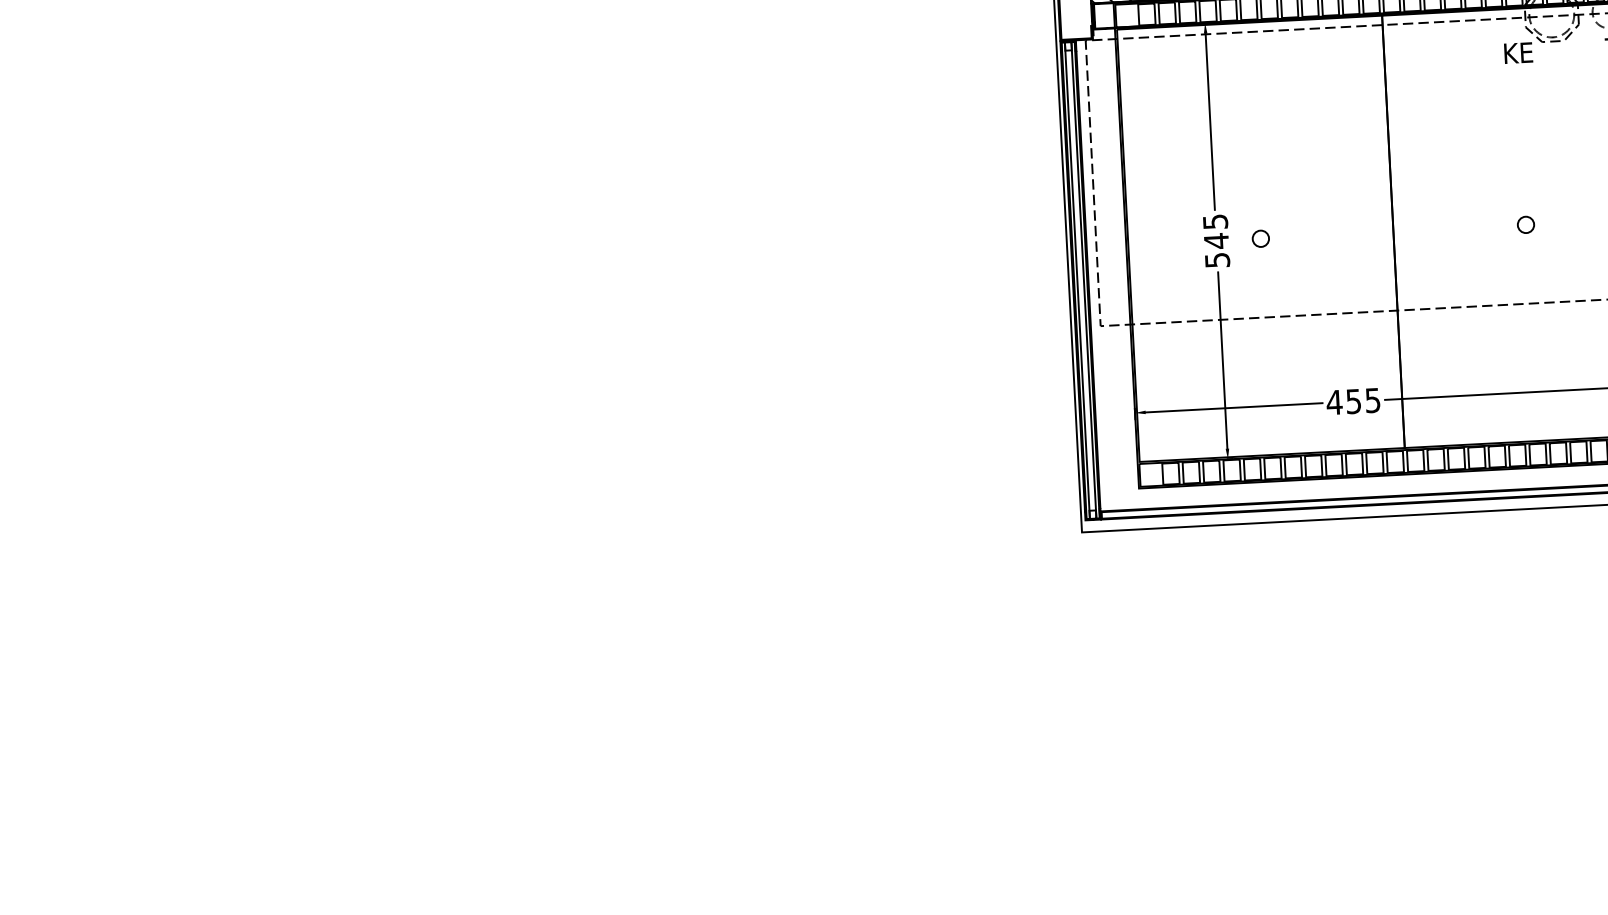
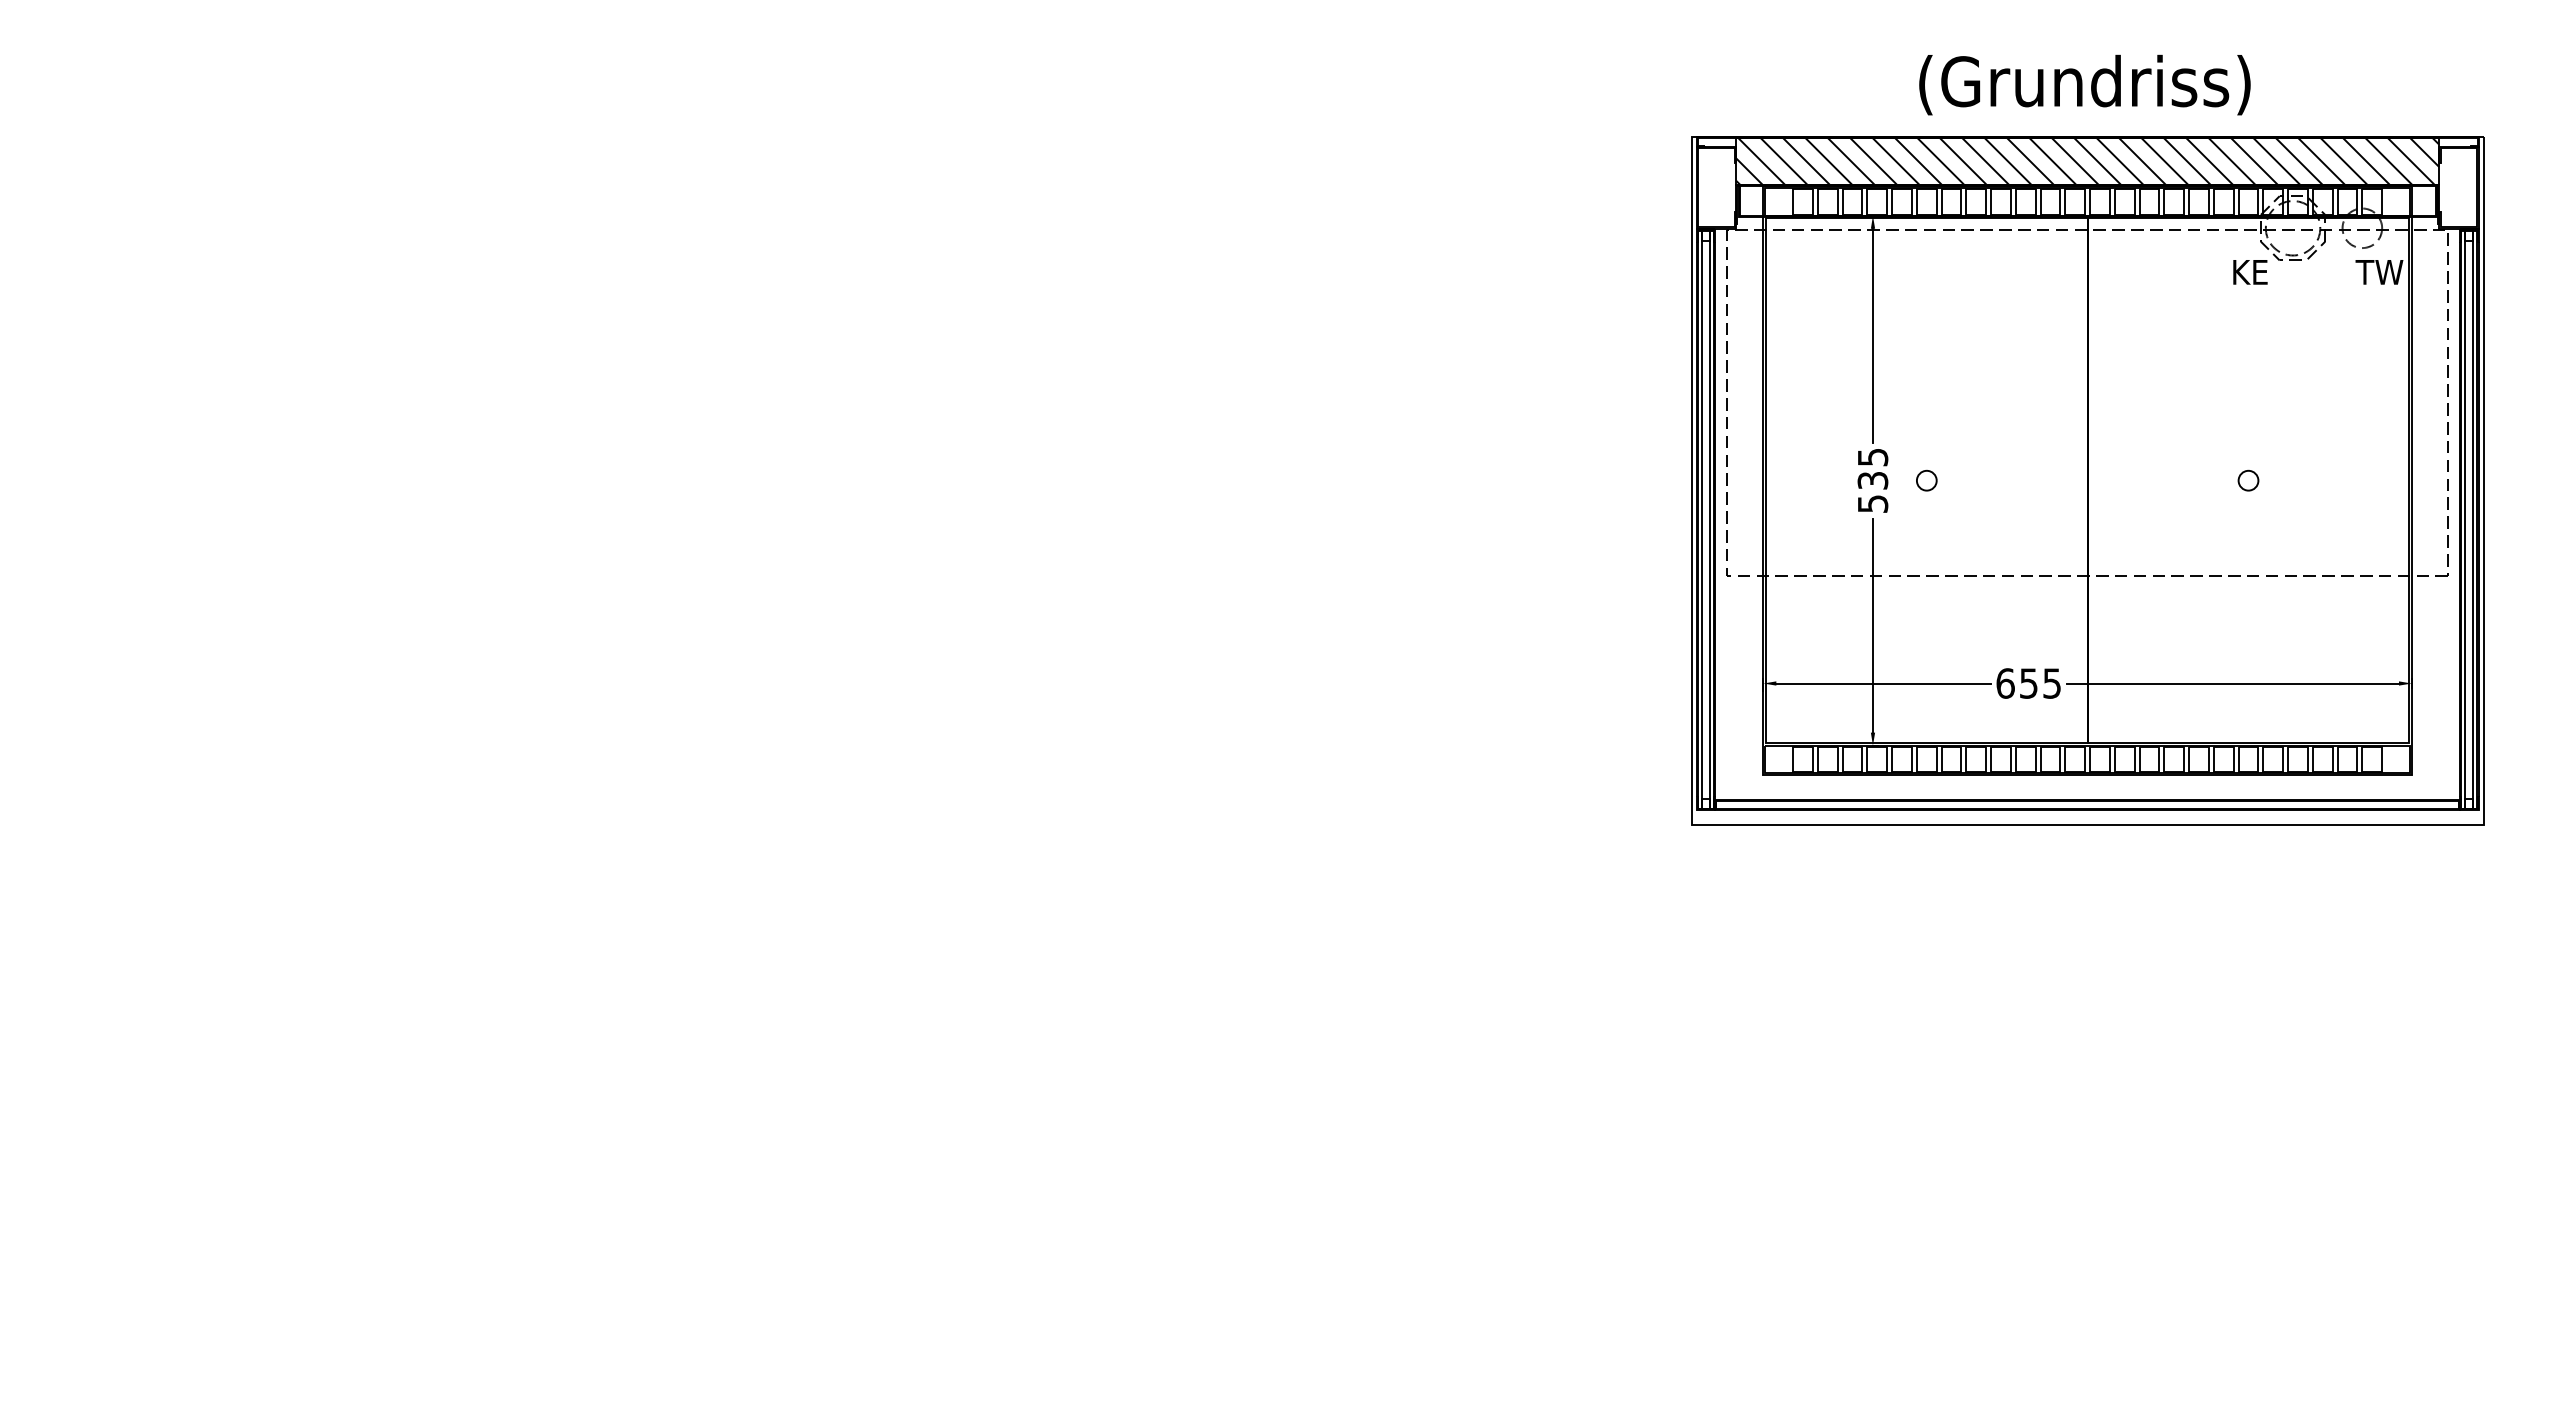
text: (1216, 240) -> (1872, 480), 545 -> 535
text: (1334, 402) -> (2005, 683), 455 -> 655

